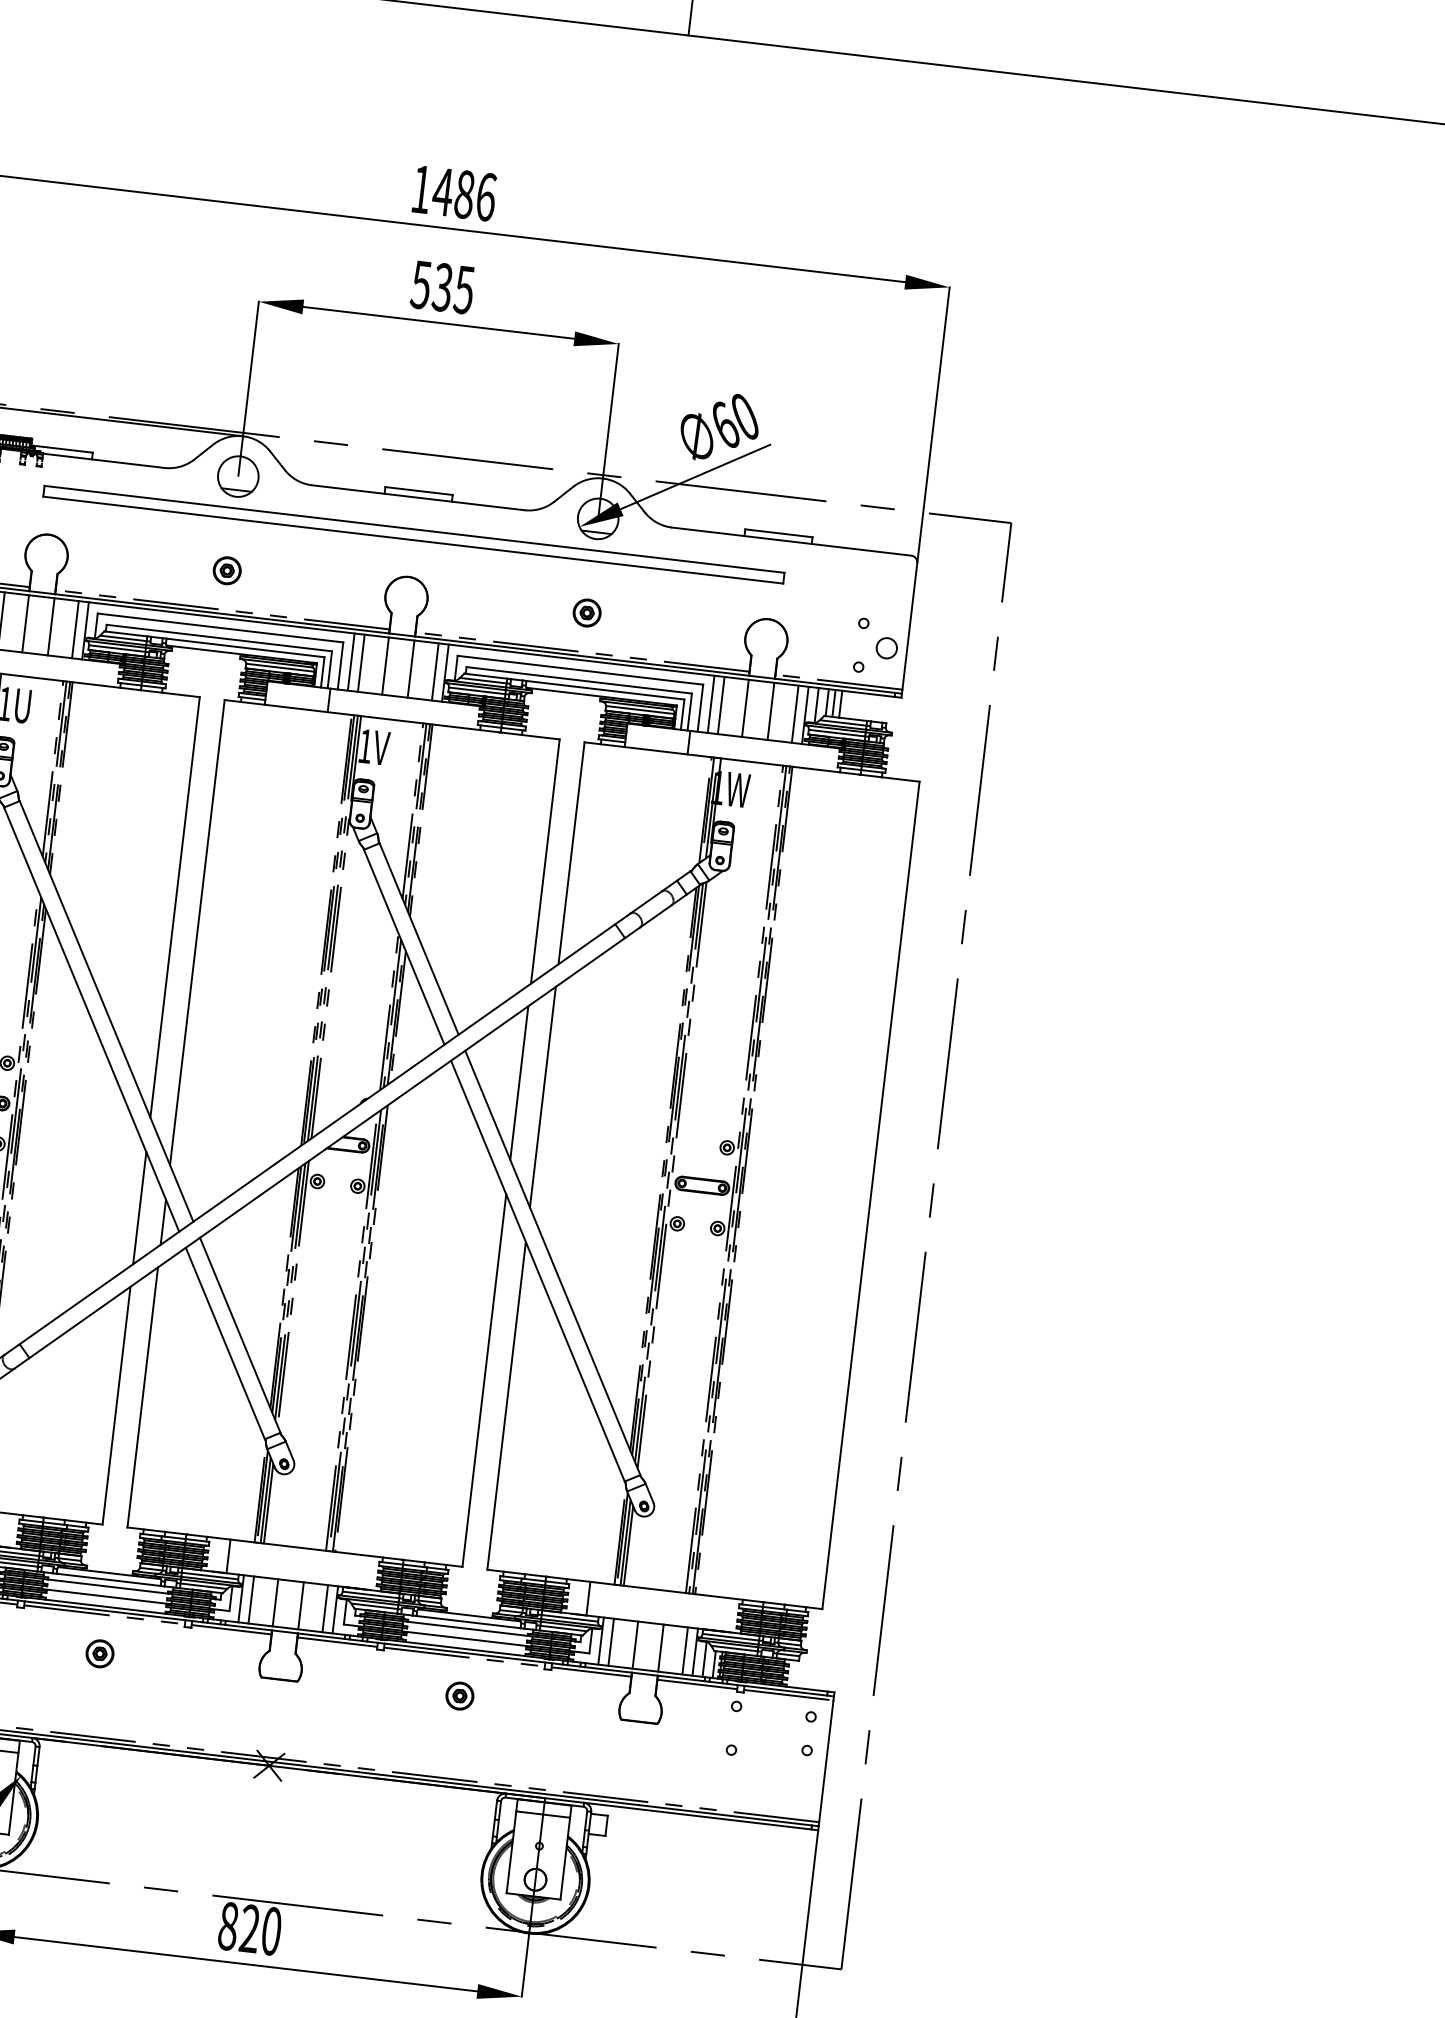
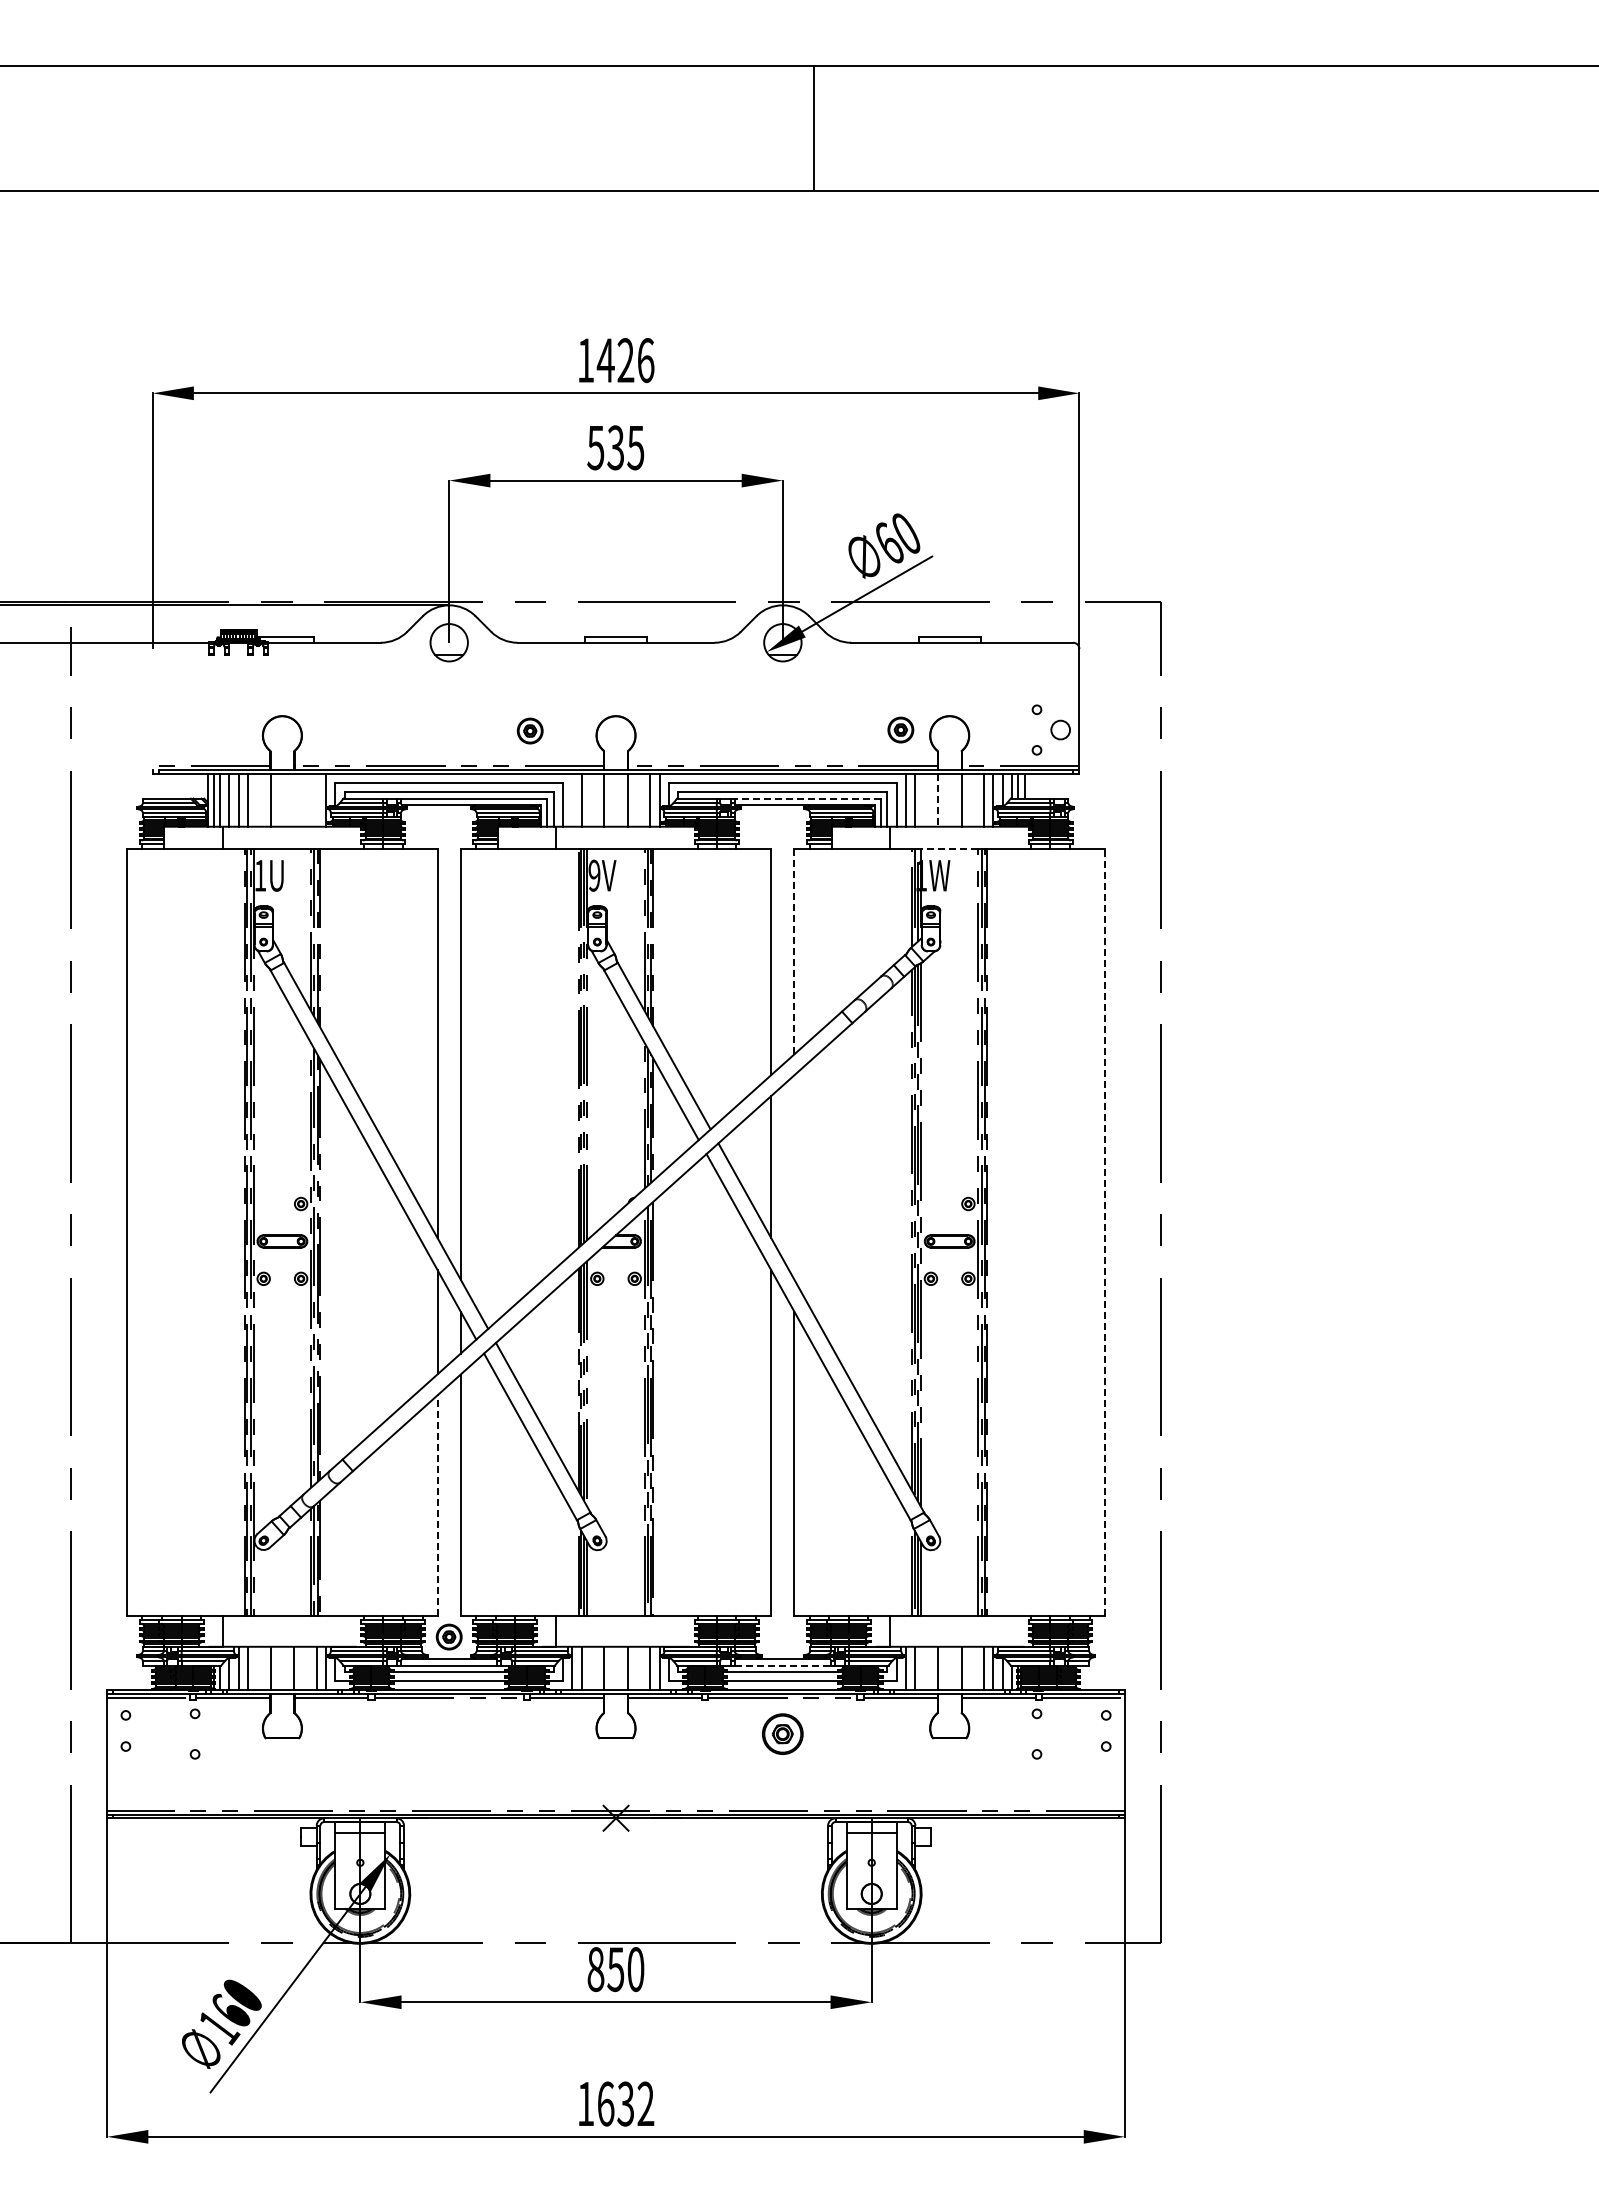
text: (464, 194) -> (625, 360), 1486 -> 1426
part: (413, 534) -> (615, 676), removed
part: (226, 570) -> (529, 730), moved
part: (586, 612) -> (900, 729), moved
line: (51, 626) -> (294, 799), removed
line: (75, 628) -> (316, 799), removed
line: (351, 661) -> (572, 799), removed
line: (605, 690) -> (807, 798), solid -> dashed
line: (745, 708) -> (937, 800), solid -> dashed
text: (365, 746) -> (594, 875), 1V -> 9V
line: (751, 761) -> (949, 848), solid -> dashed
line: (571, 853) -> (794, 951), solid -> dashed
line: (542, 1097) -> (794, 1177), removed
line: (870, 1195) -> (1104, 1232), solid -> dashed
line: (116, 1404) -> (437, 1504), solid -> dashed
line: (469, 1622) -> (783, 1665), solid -> dashed
part: (99, 1653) -> (448, 1636), moved
part: (459, 1695) -> (782, 1733), size x1.6
text: (249, 1928) -> (615, 1969), 820 -> 850

